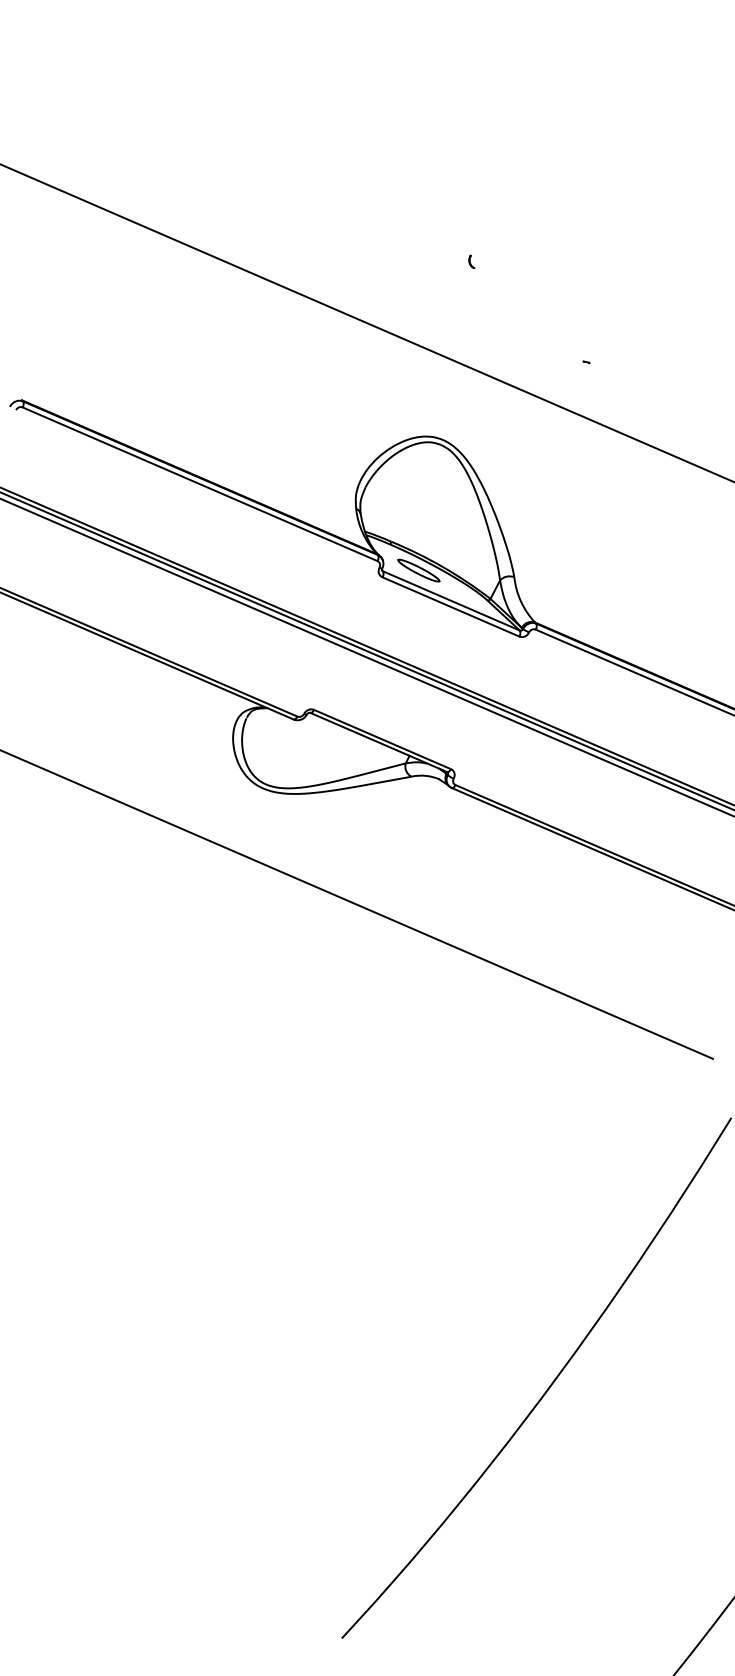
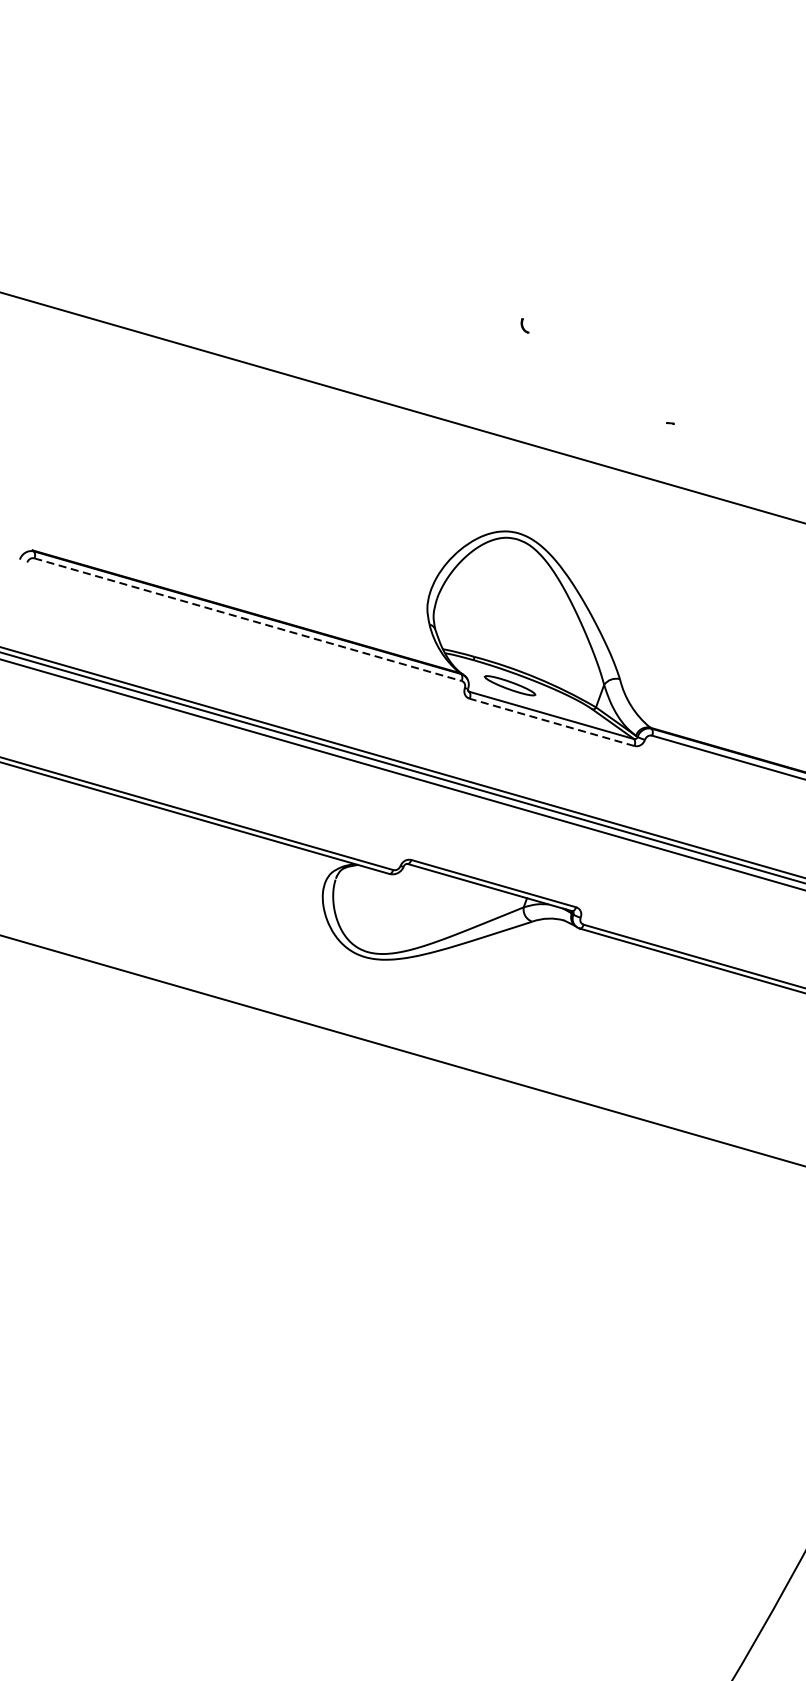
line: (200, 484) -> (248, 619), solid -> dashed
line: (450, 606) -> (551, 721), solid -> dashed

